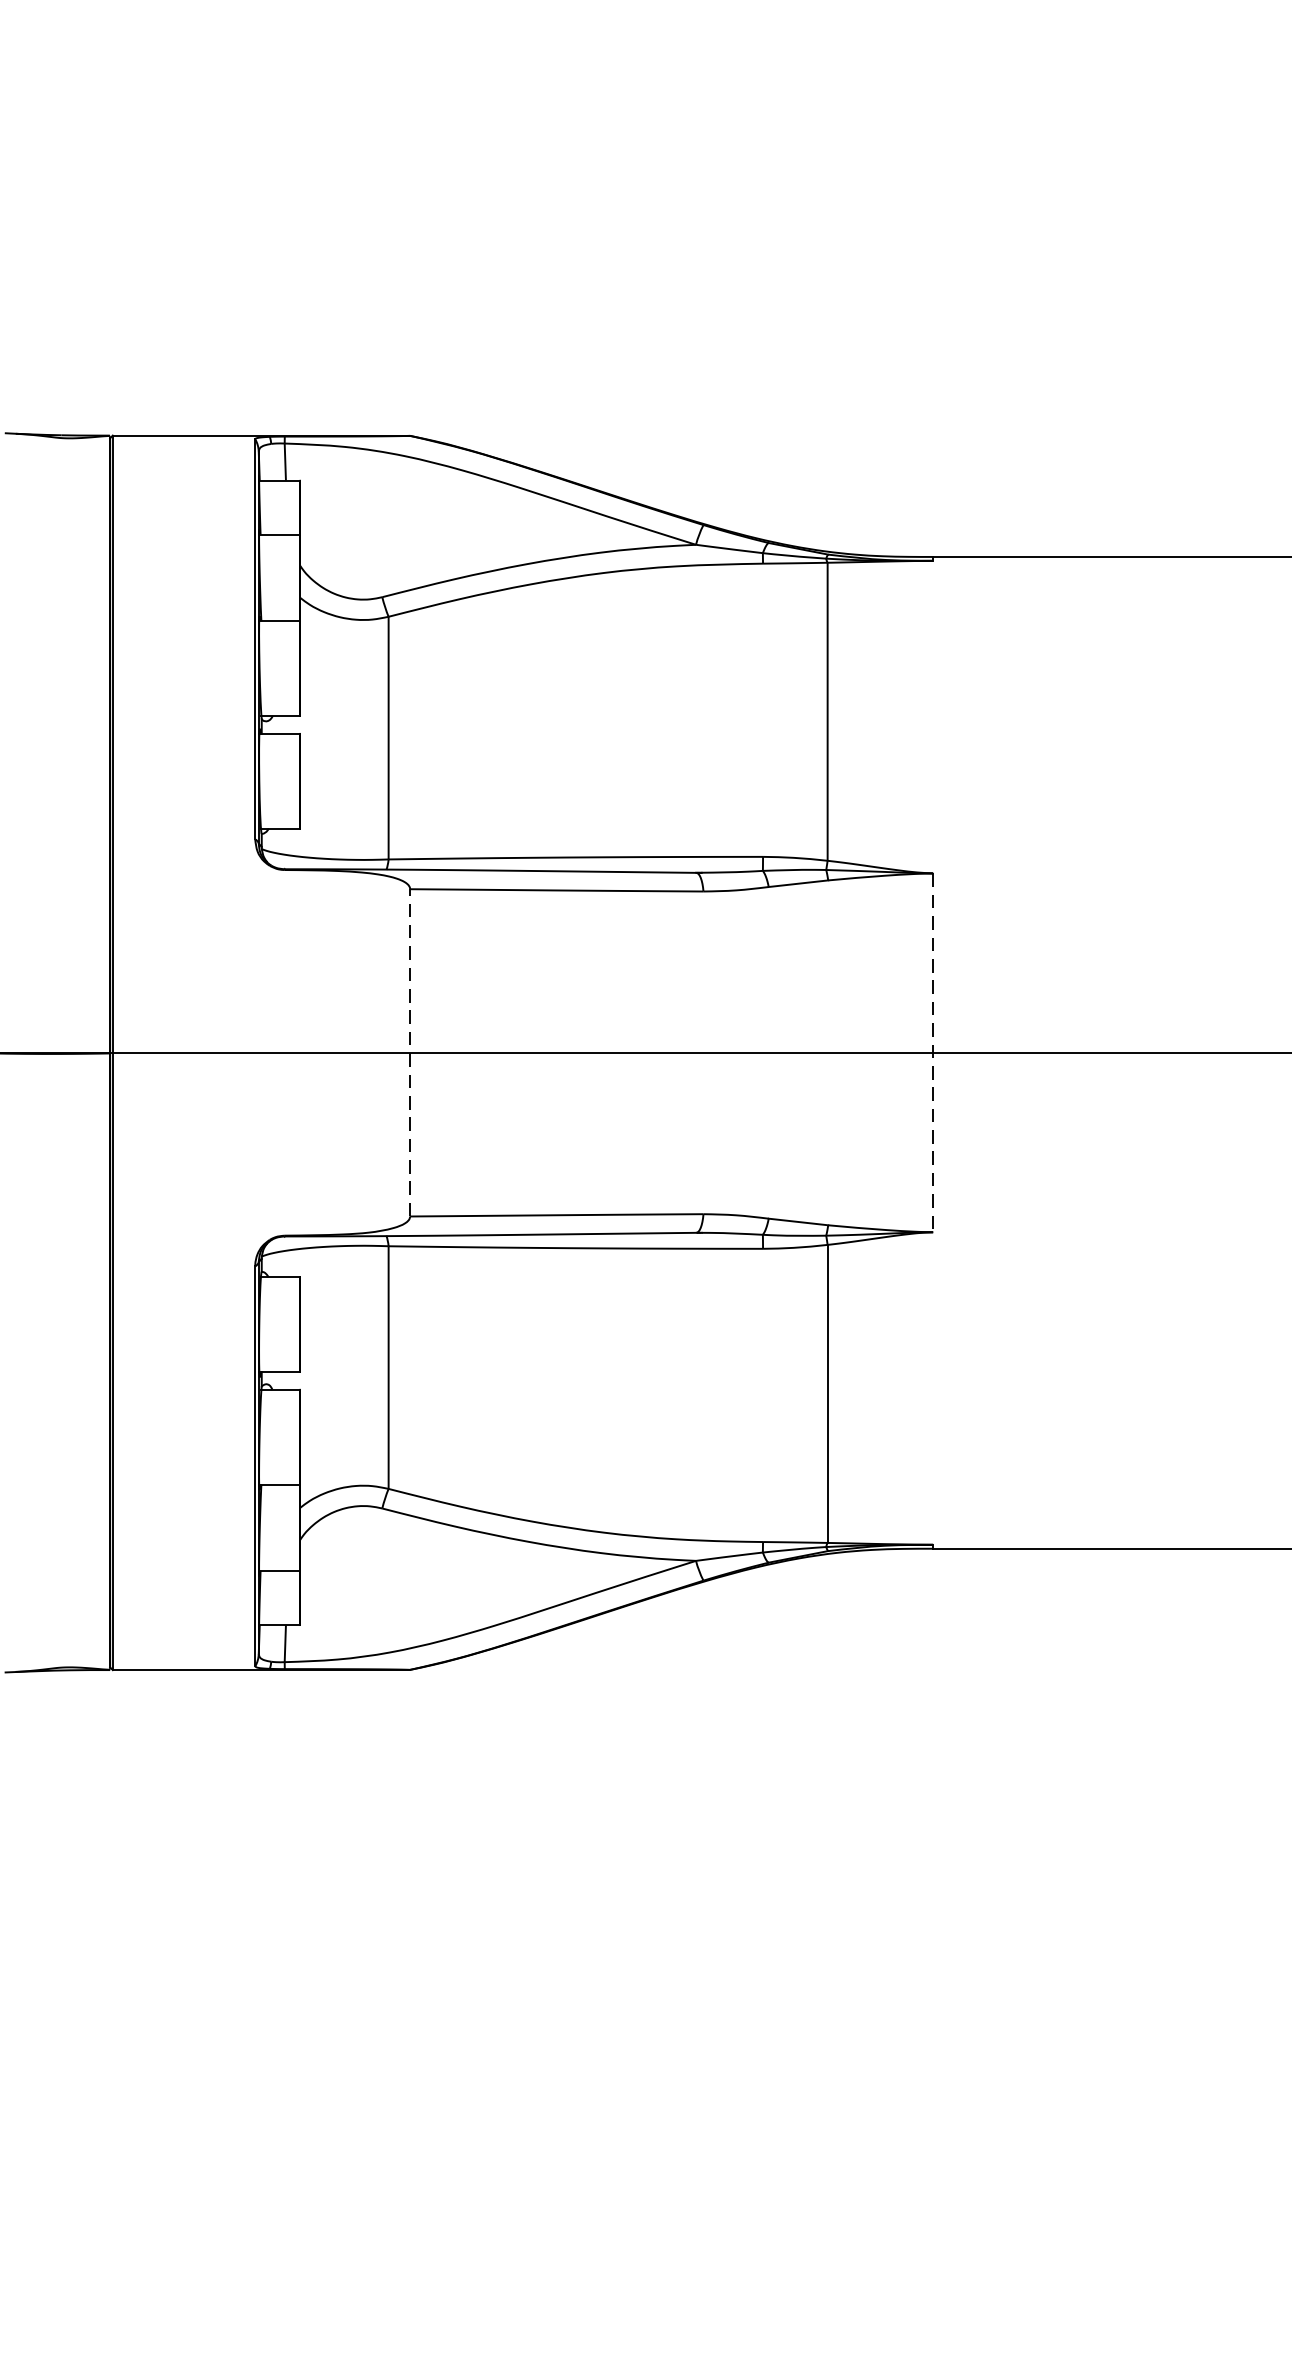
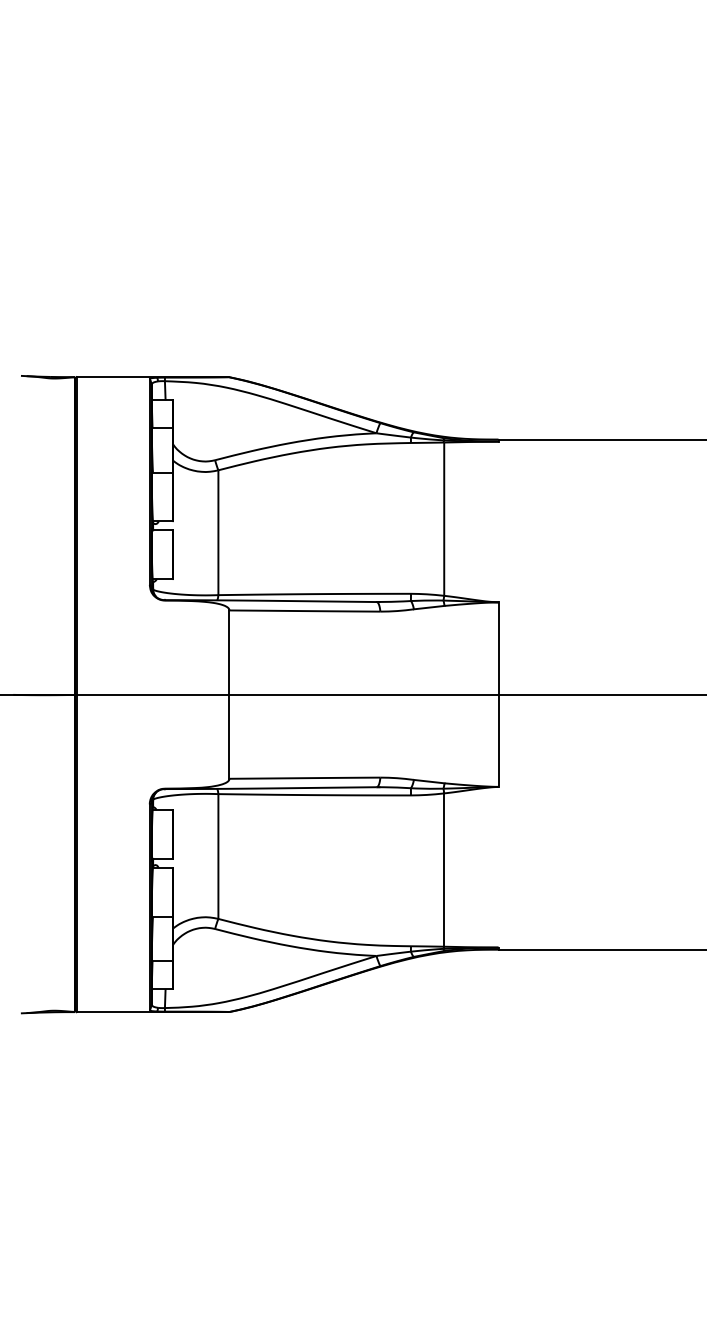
line: (410, 1052) -> (229, 694), dashed -> solid
line: (933, 1054) -> (498, 695), dashed -> solid

